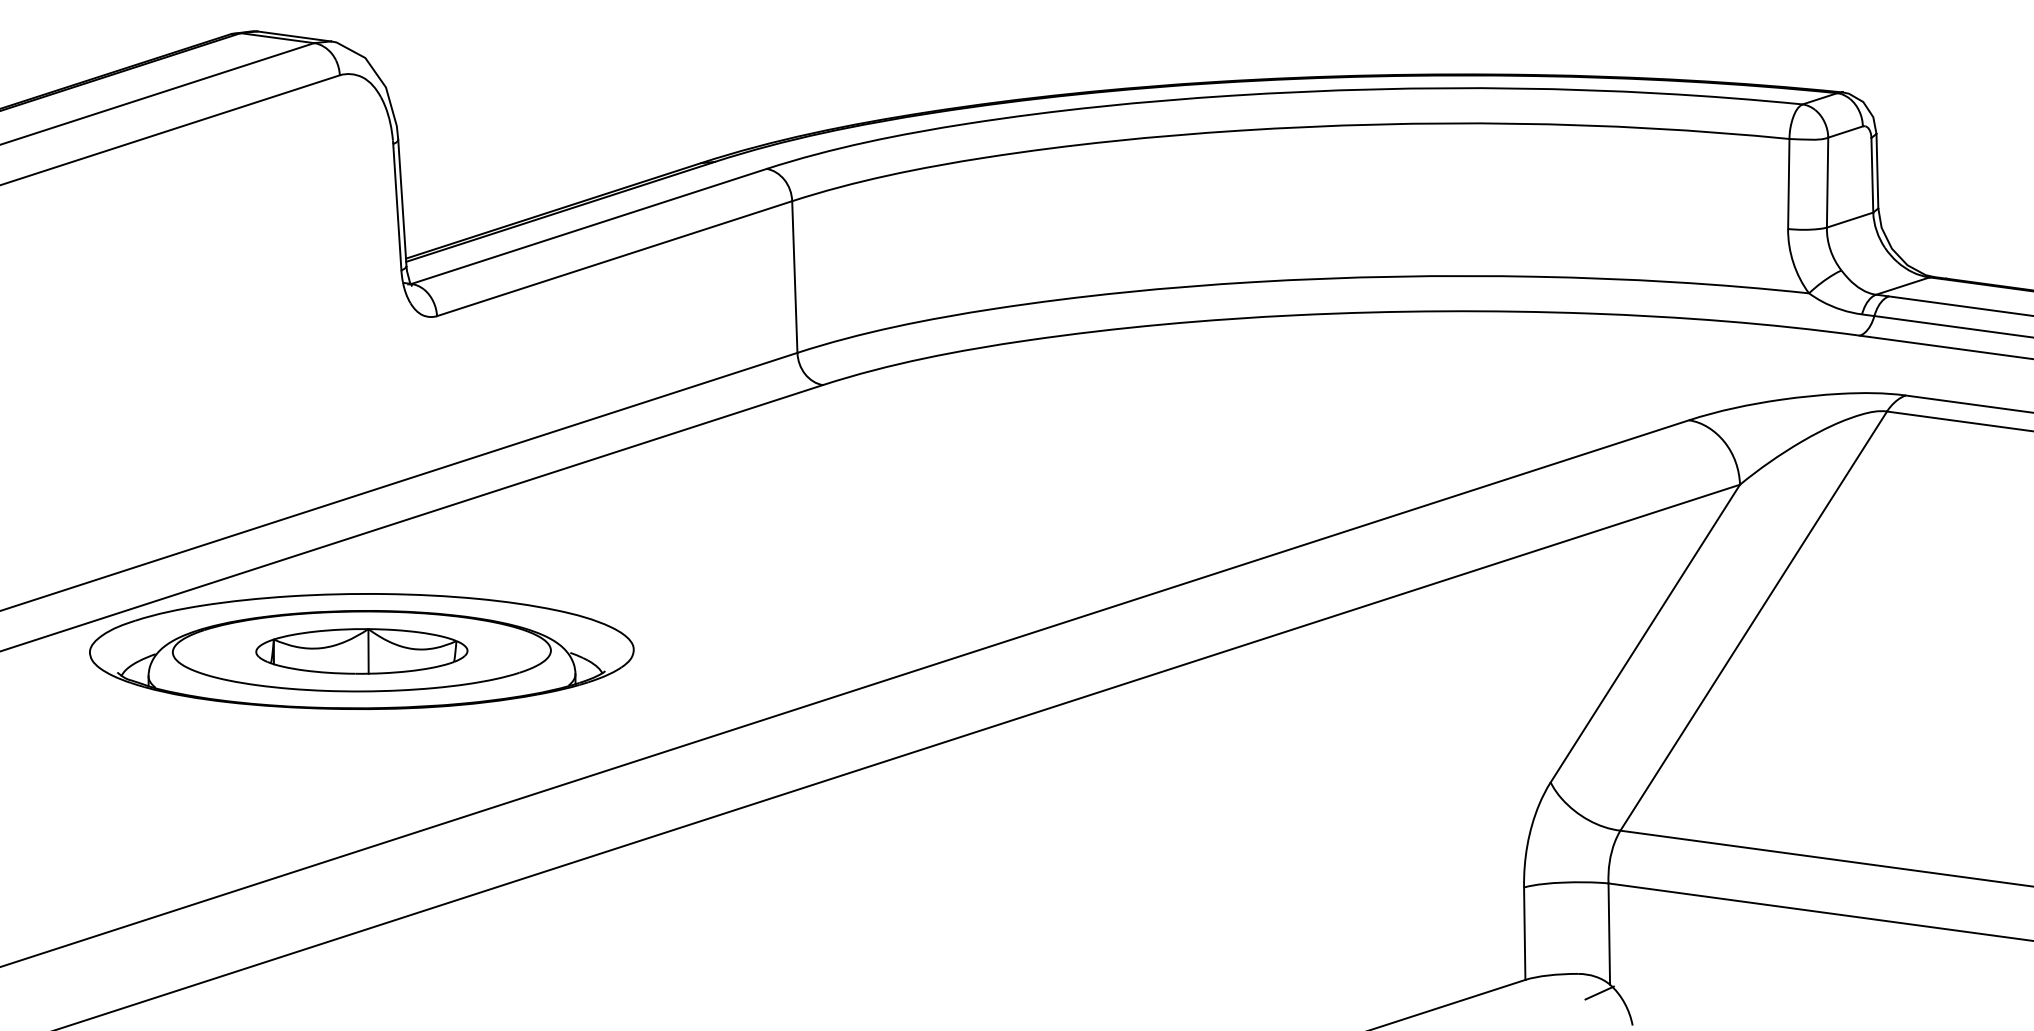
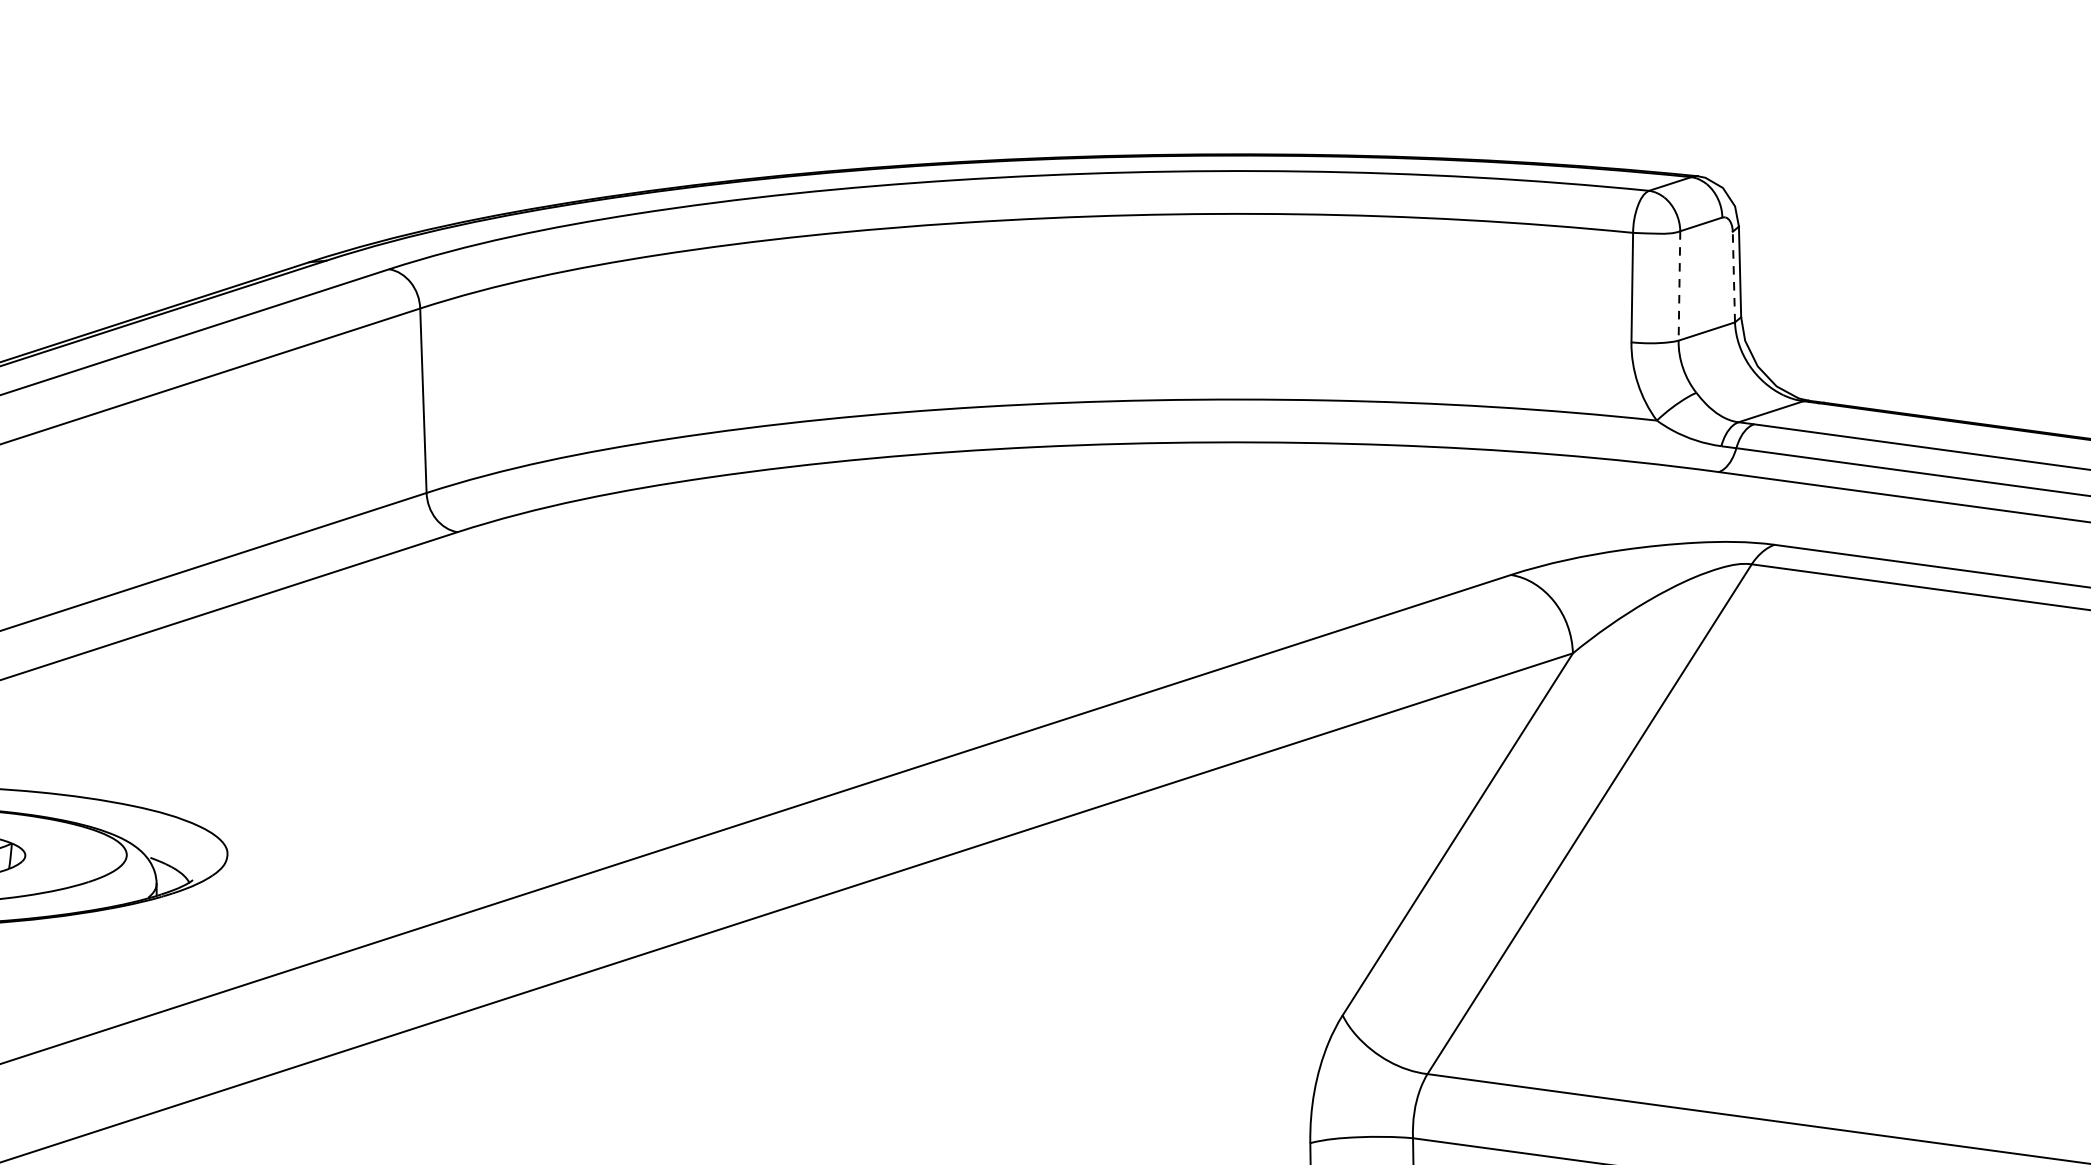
line: (1872, 174) -> (1734, 276), solid -> dashed
line: (1827, 182) -> (1679, 285), solid -> dashed

